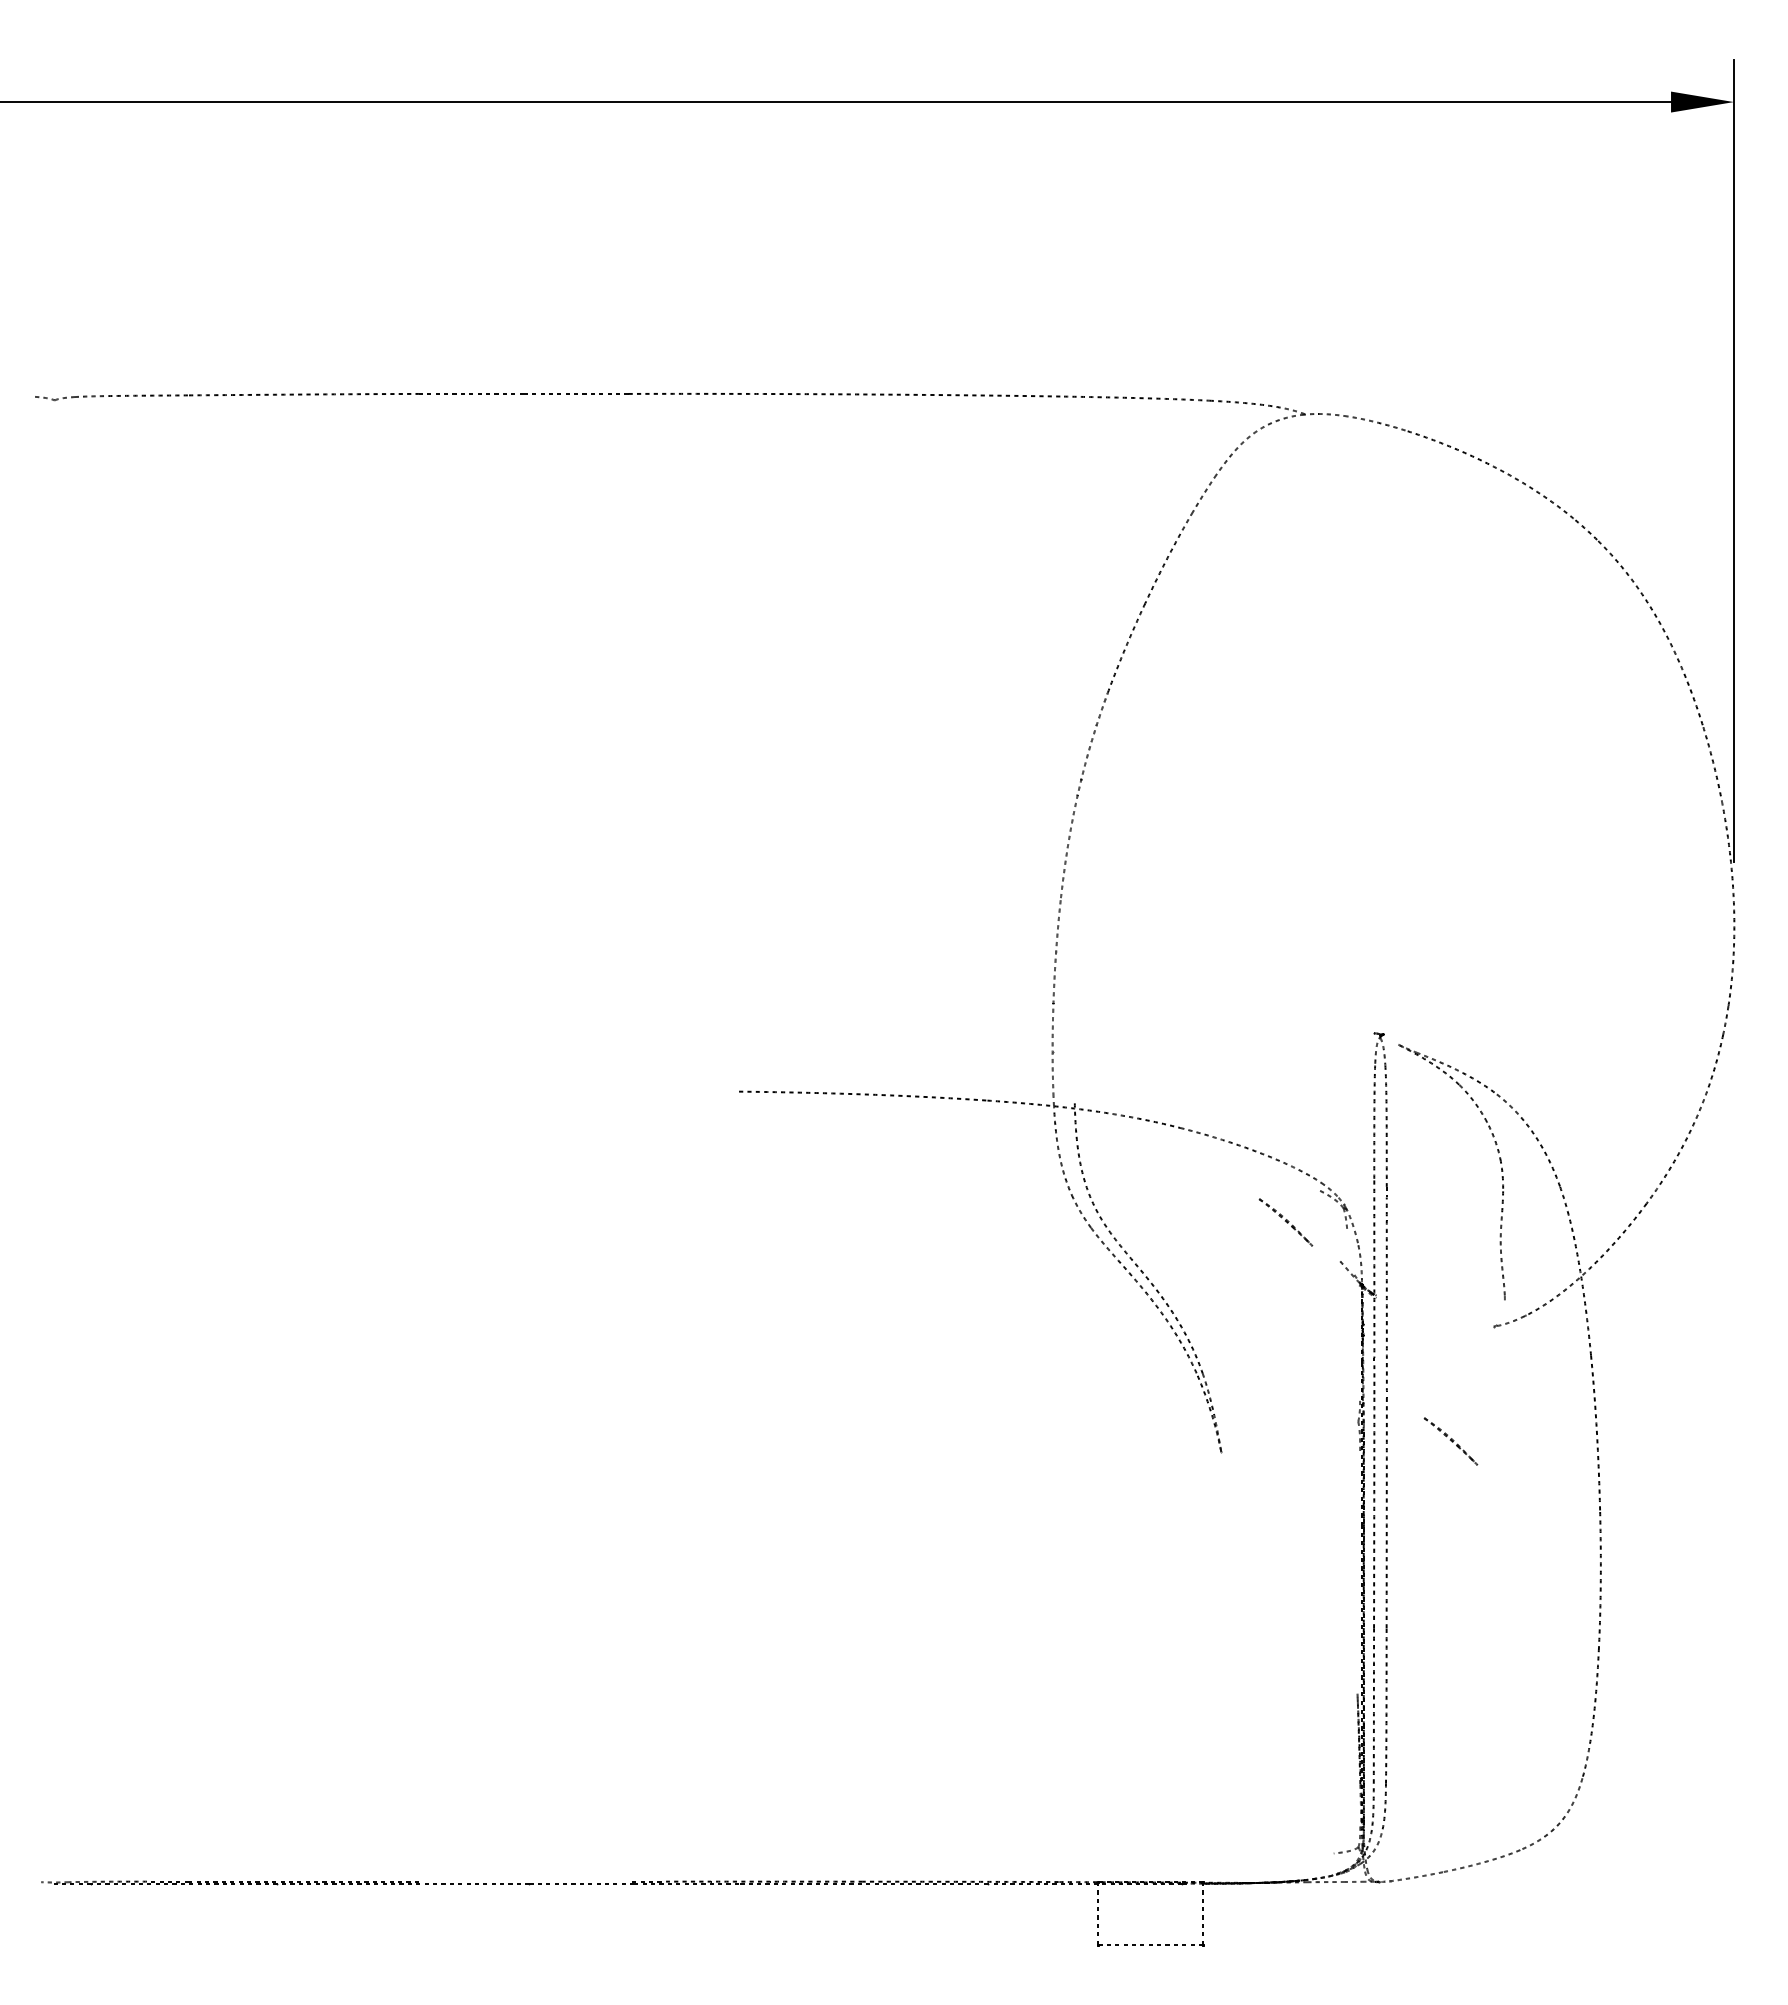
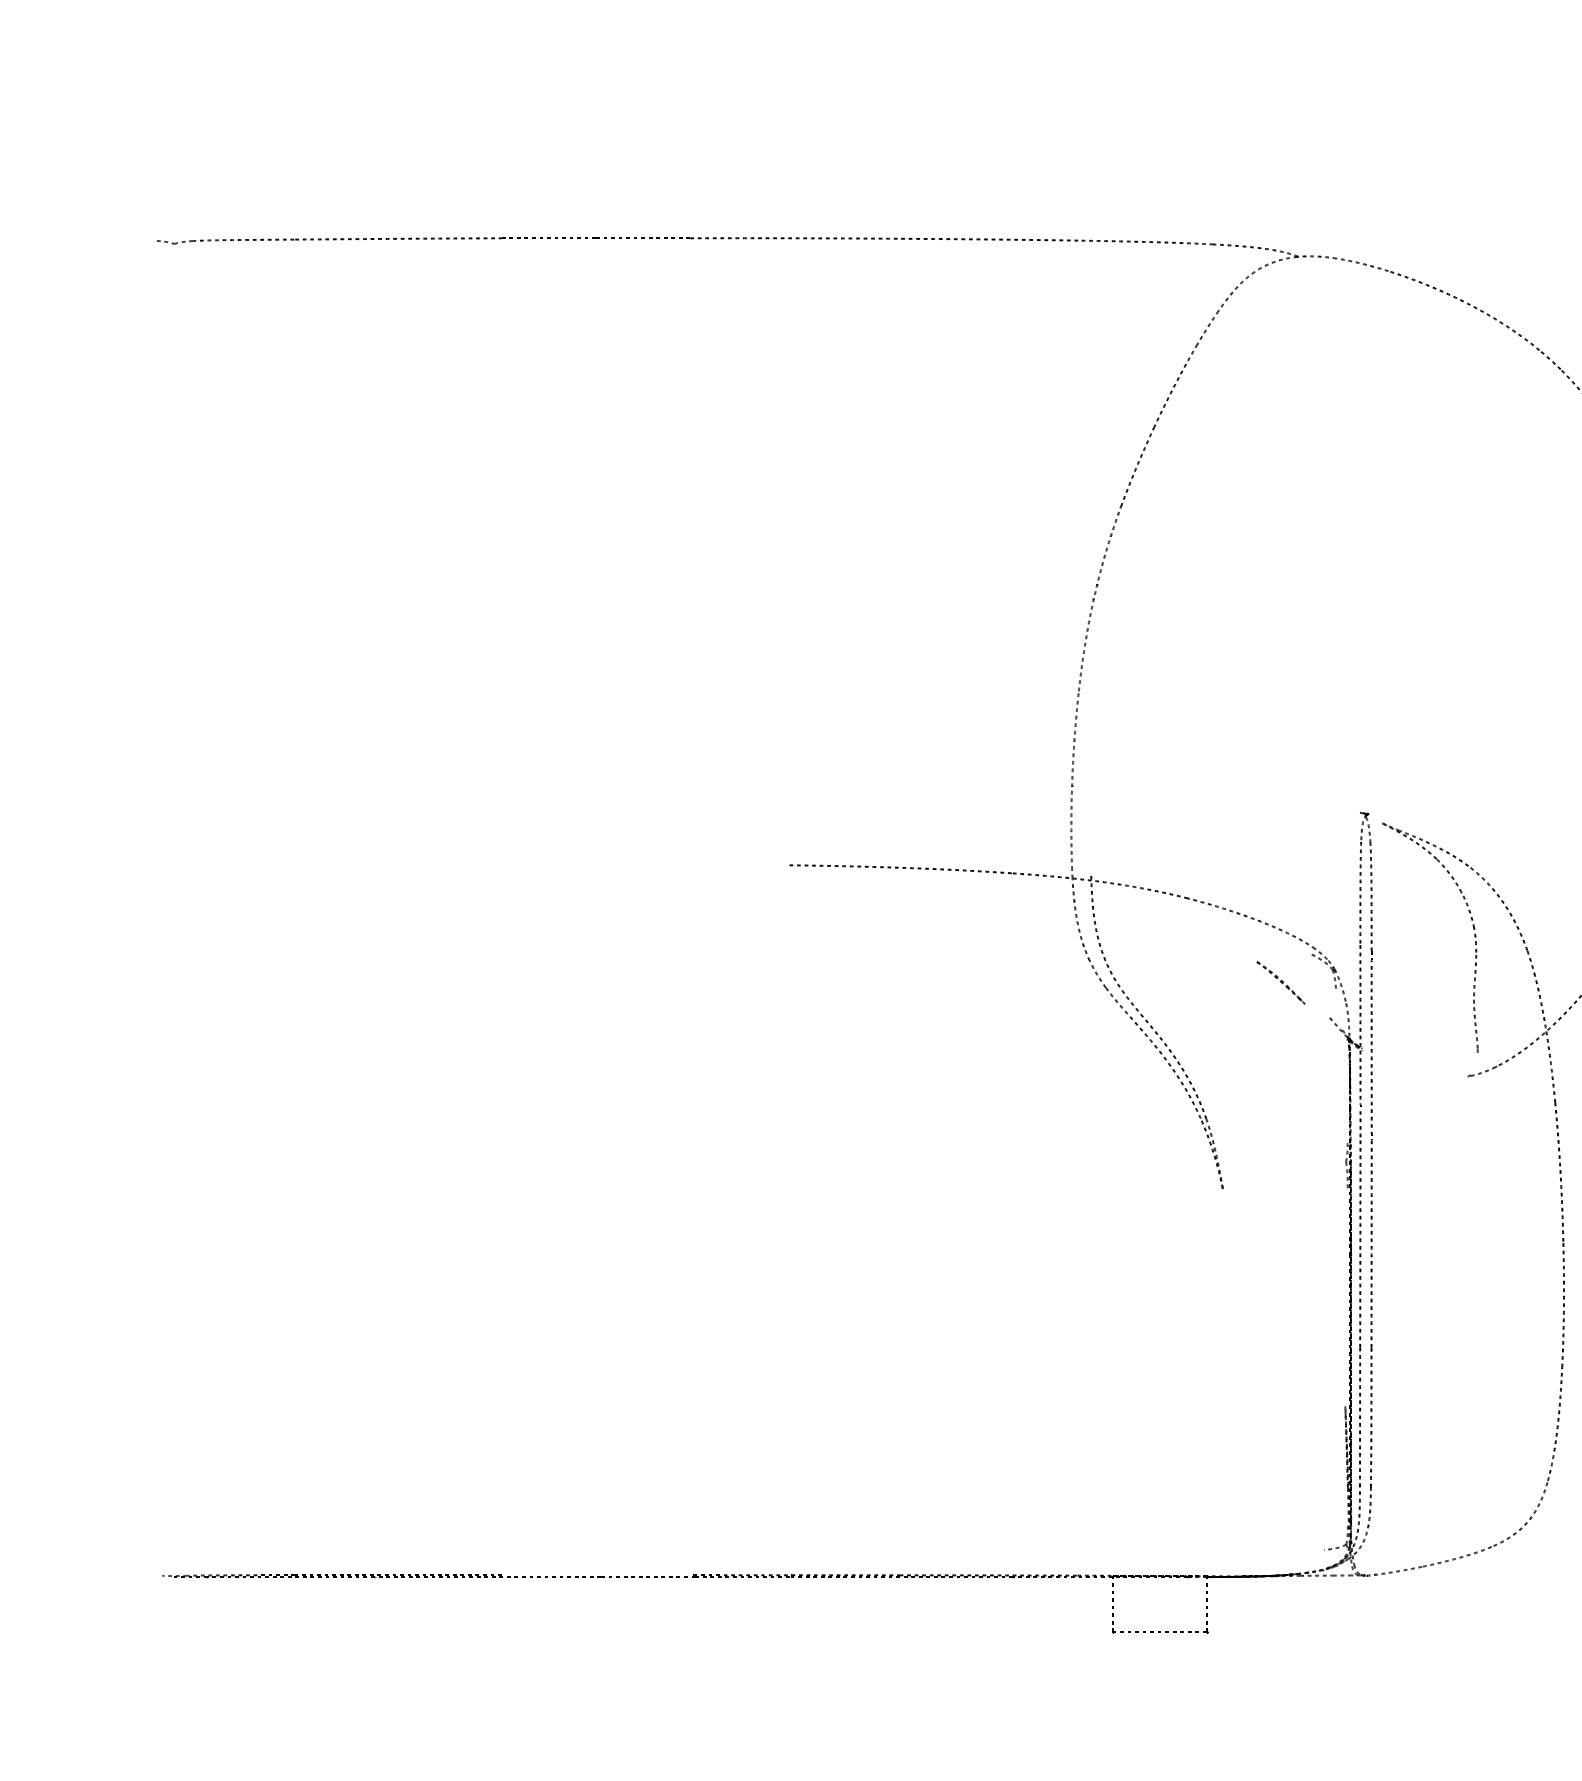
part: (1450, 1441) -> (1428, 1179), removed

